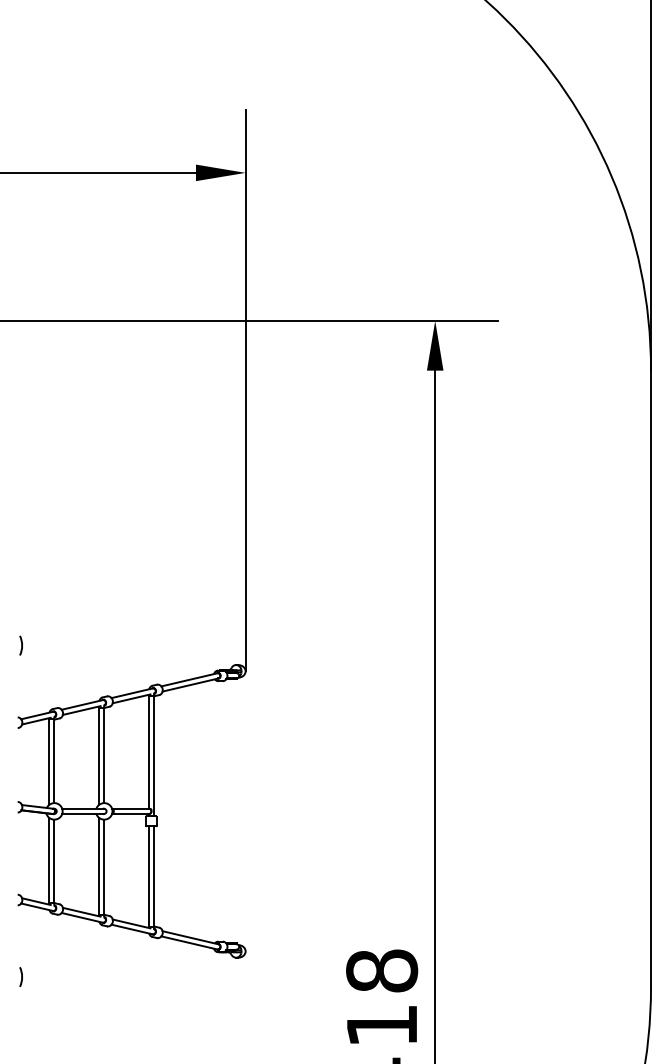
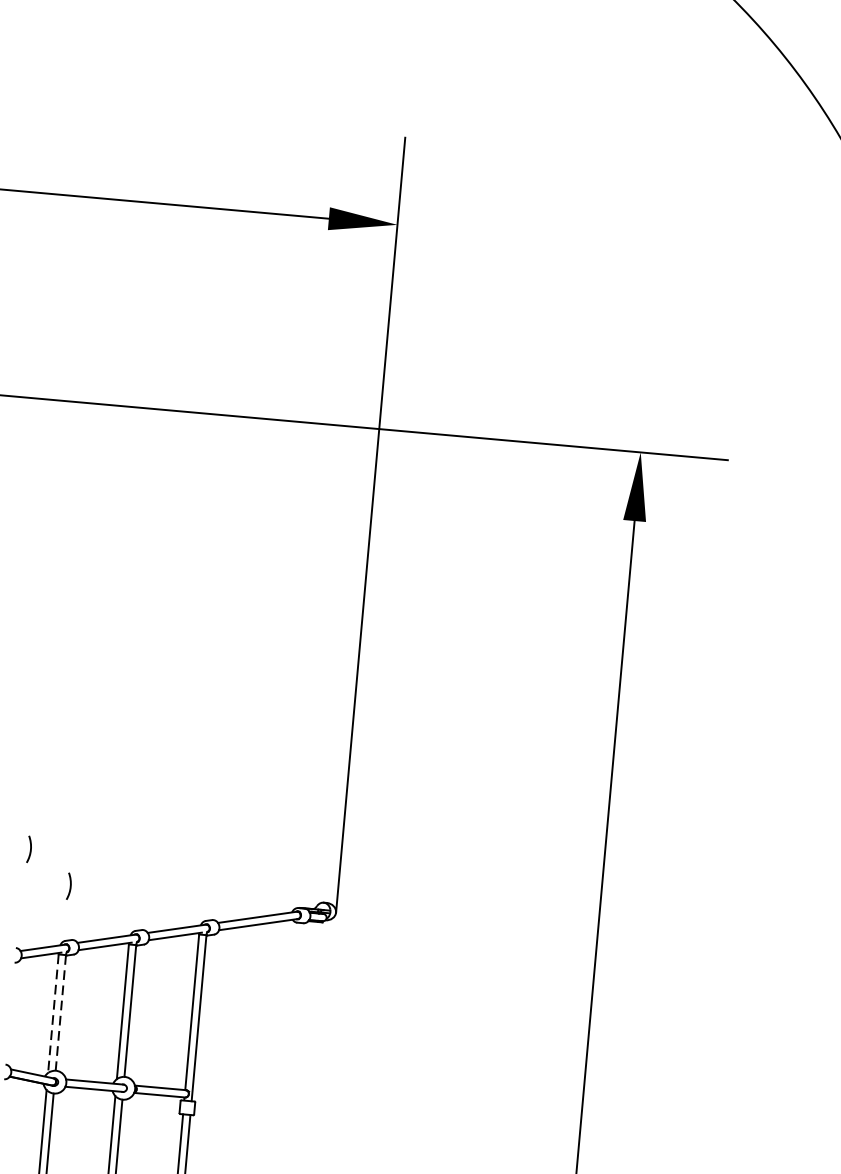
line: (52, 669) -> (69, 886), added
line: (54, 761) -> (61, 1013), solid -> dashed
line: (48, 762) -> (52, 1014), solid -> dashed

